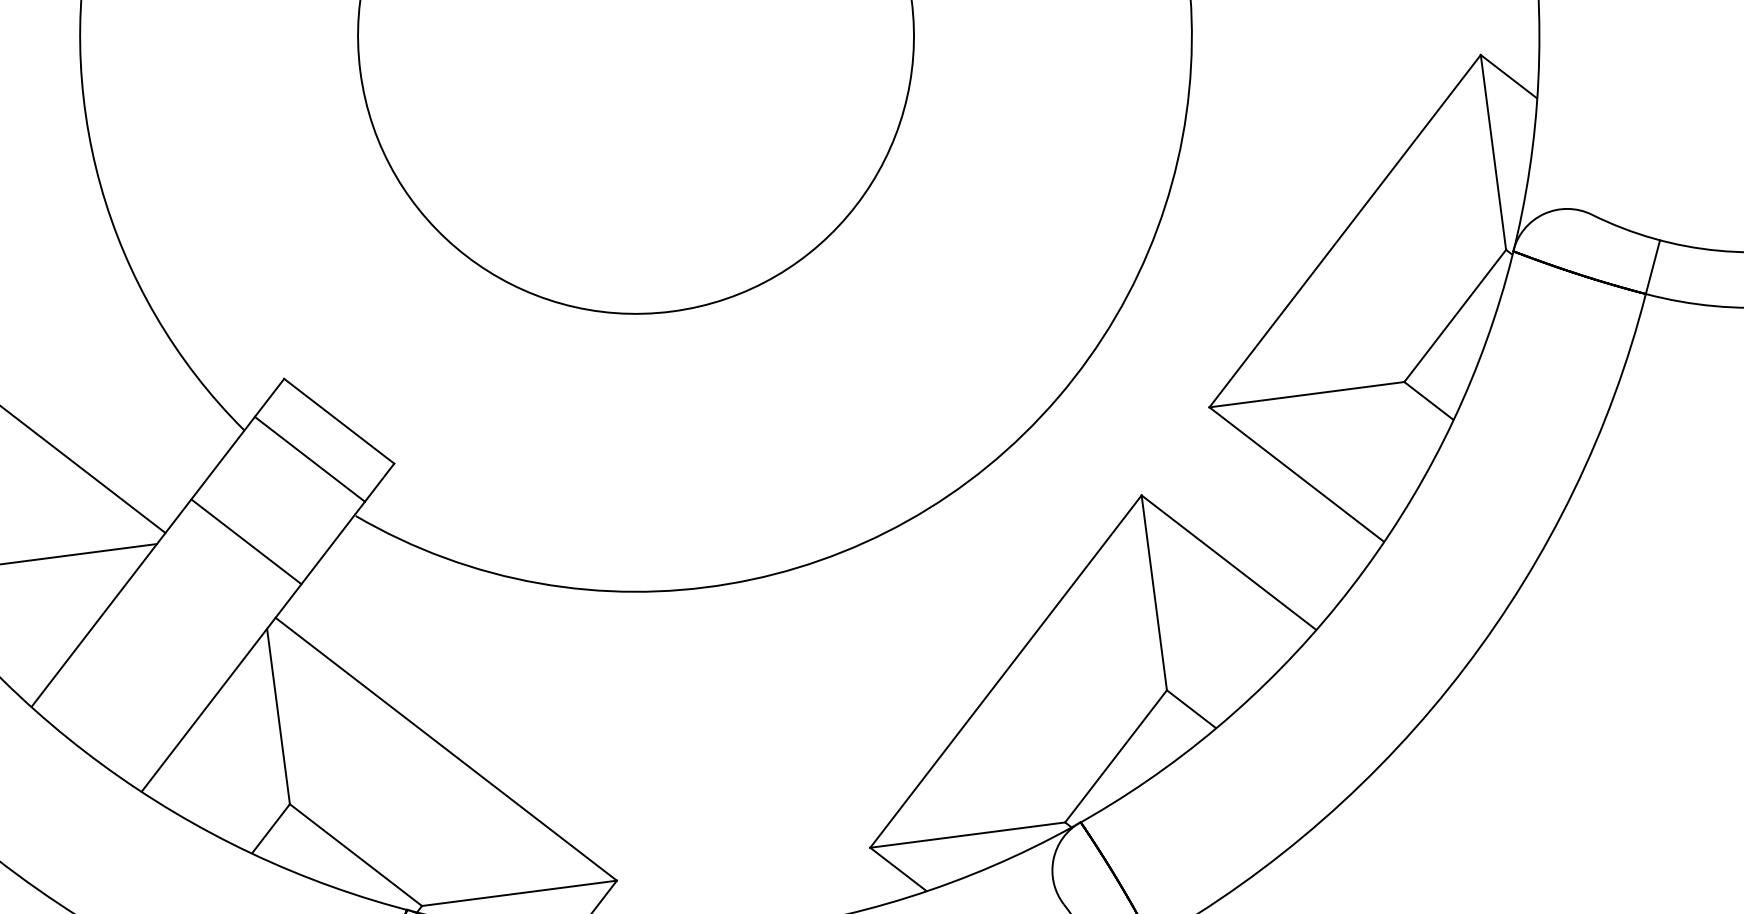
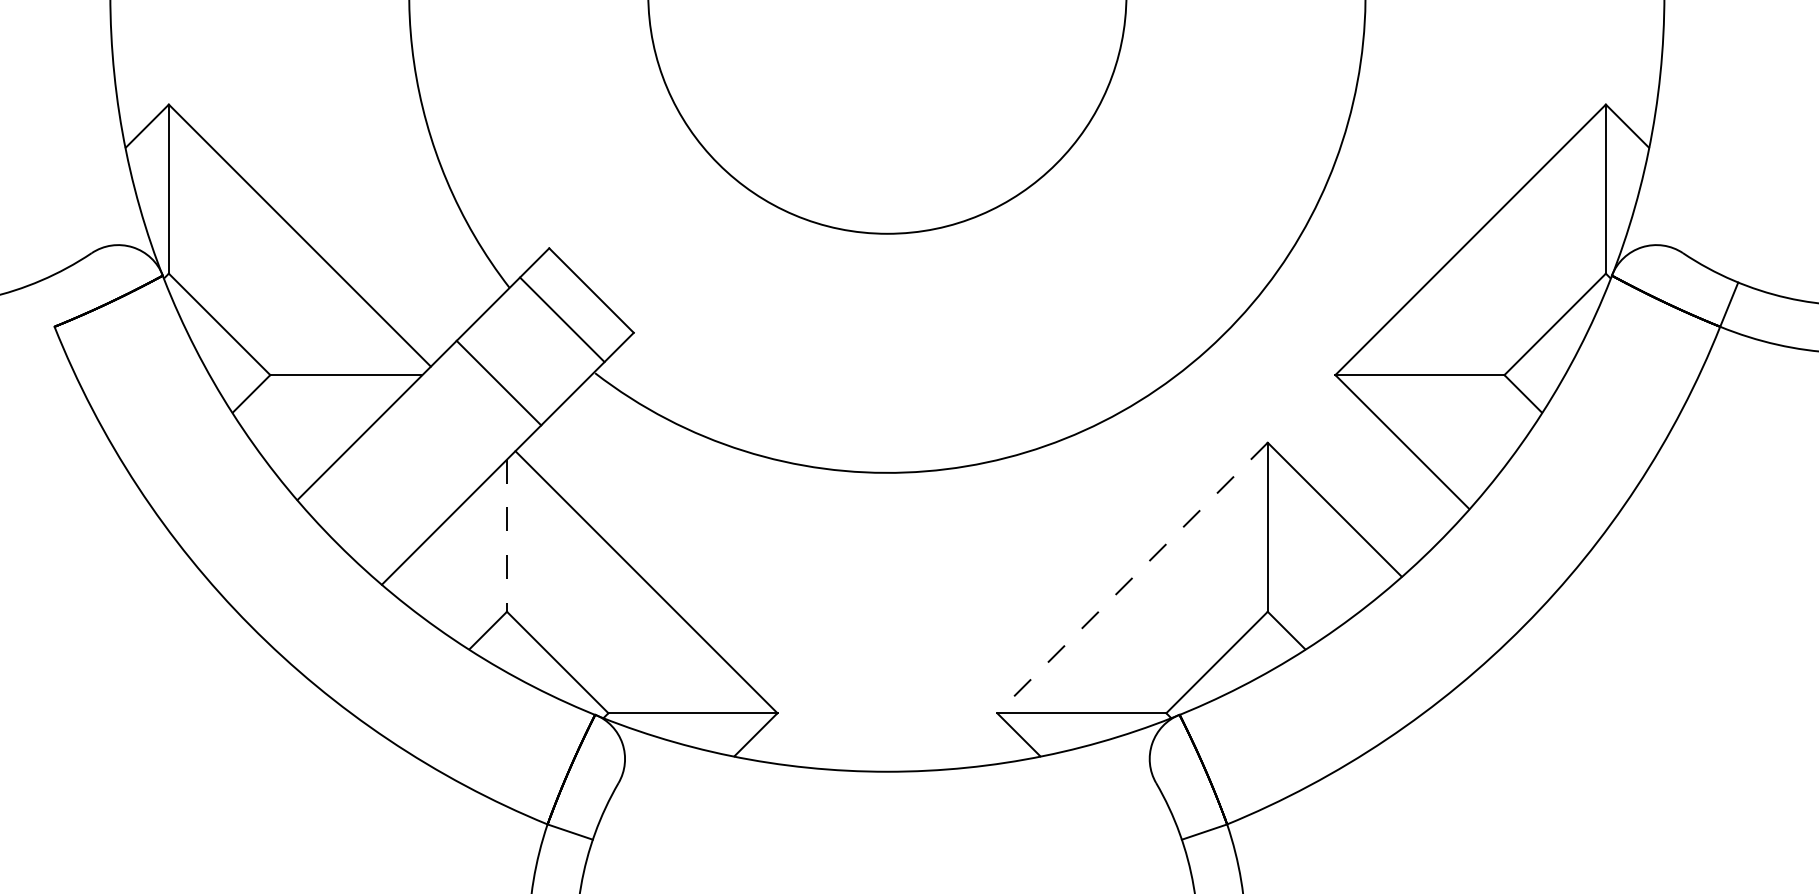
line: (1006, 672) -> (1132, 578), solid -> dashed
line: (279, 717) -> (507, 536), solid -> dashed

